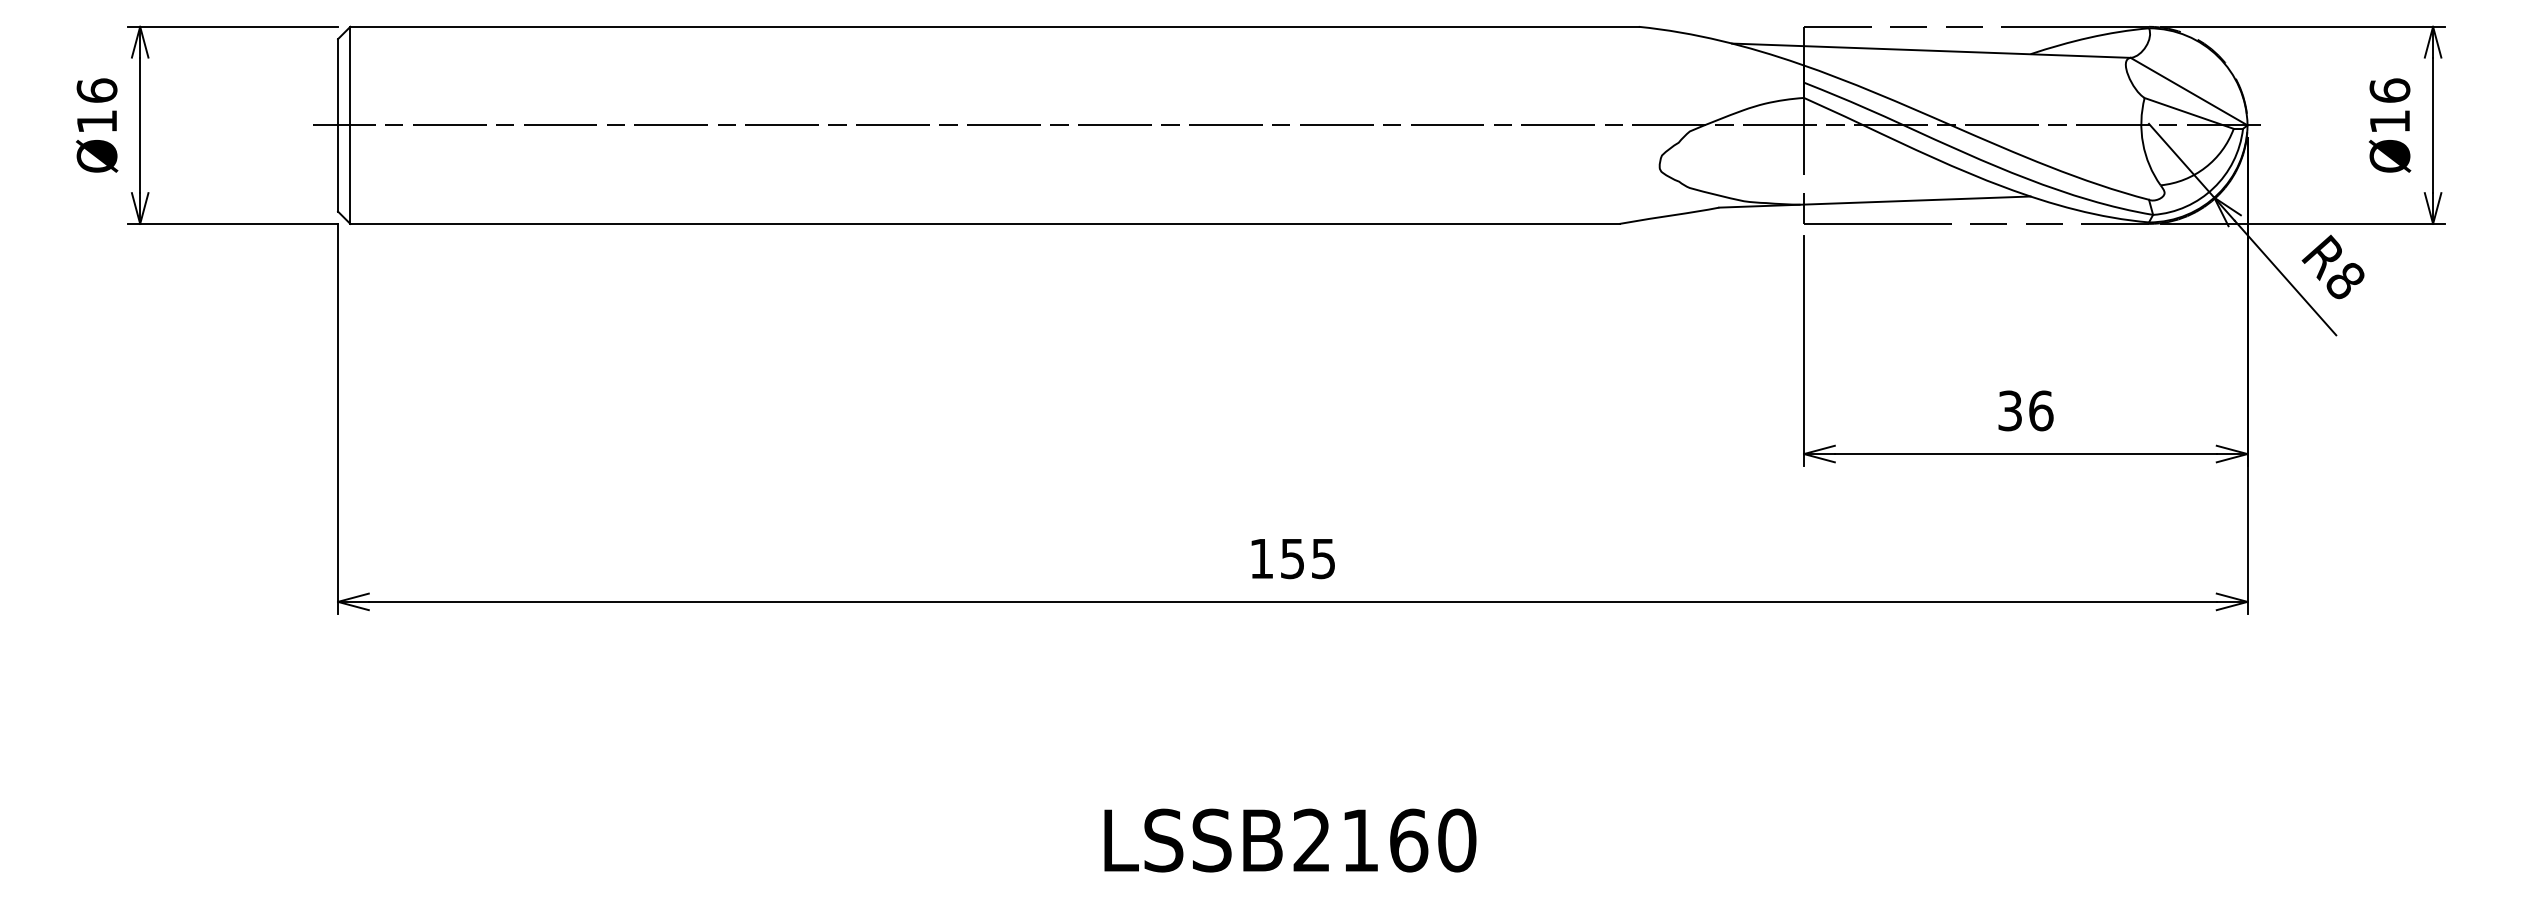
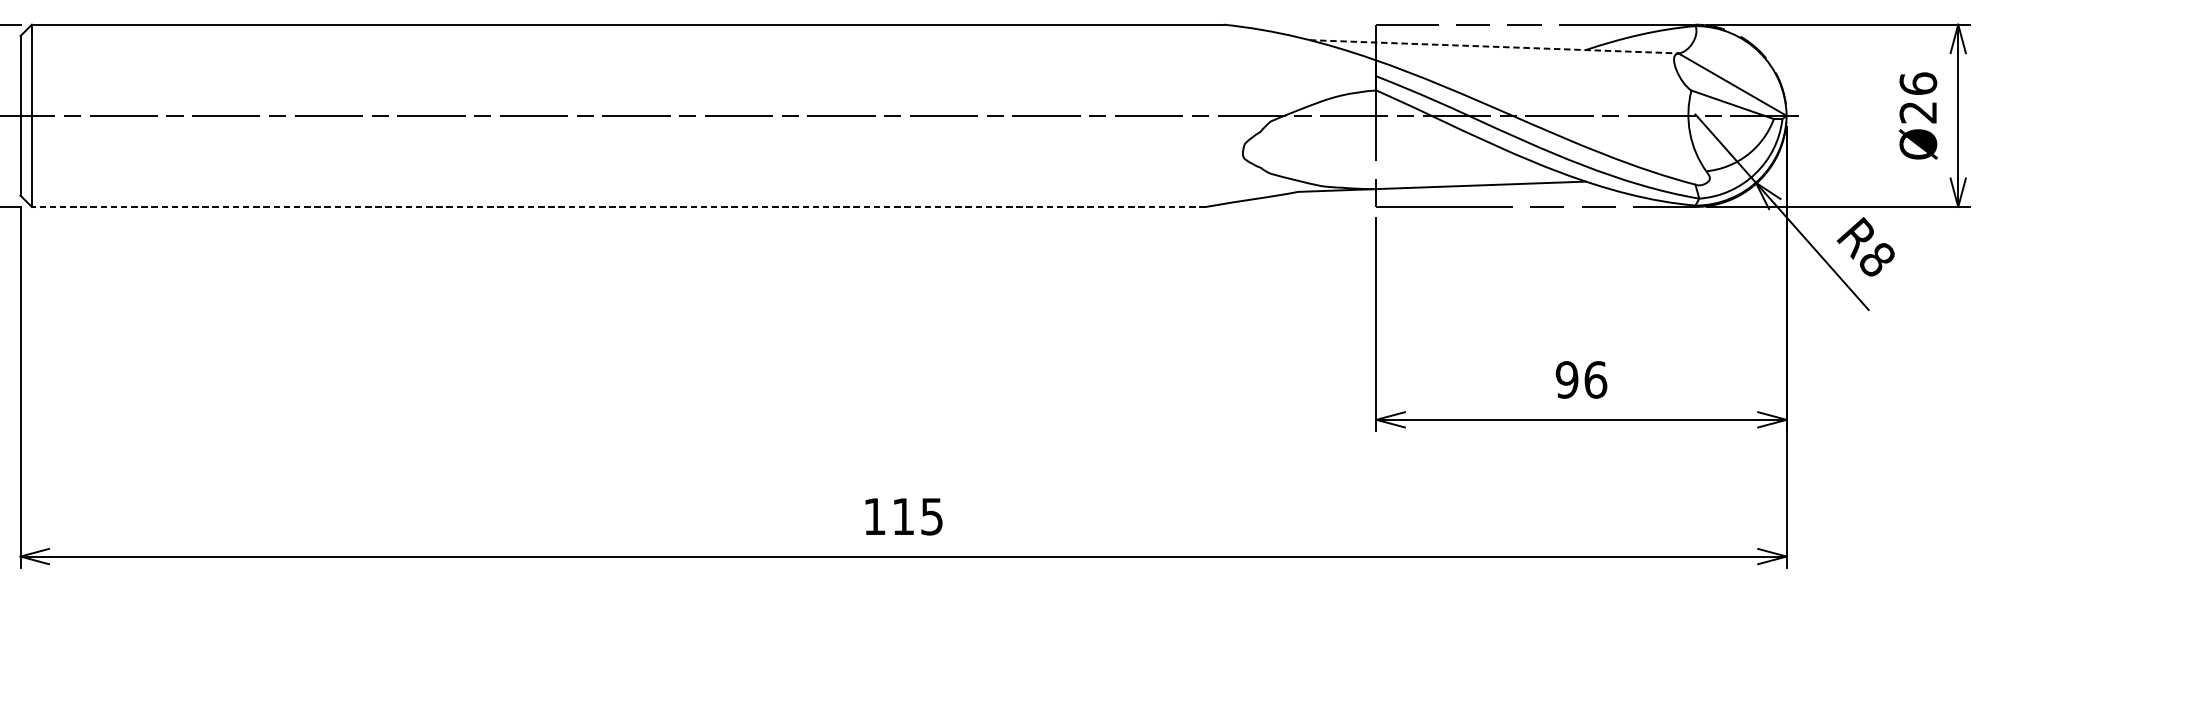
line: (1931, 50) -> (1494, 46), solid -> dashed
text: (2389, 121) -> (1917, 112), Ø16 -> Ø26
line: (984, 223) -> (618, 206), solid -> dashed
text: (2010, 410) -> (1567, 379), 36 -> 96
text: (1292, 559) -> (903, 517), 155 -> 115

